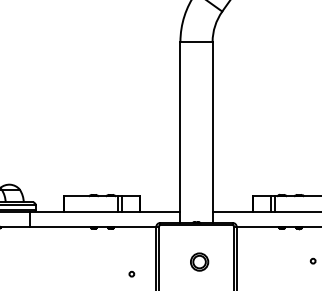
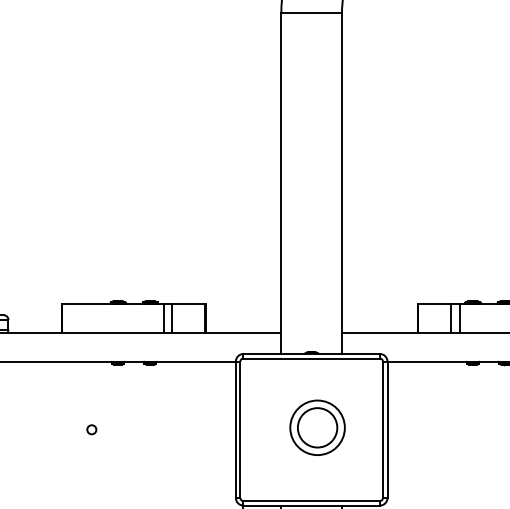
part: (199, 261) -> (317, 426), size x1.67
circle: (131, 273) -> (91, 428), moved

